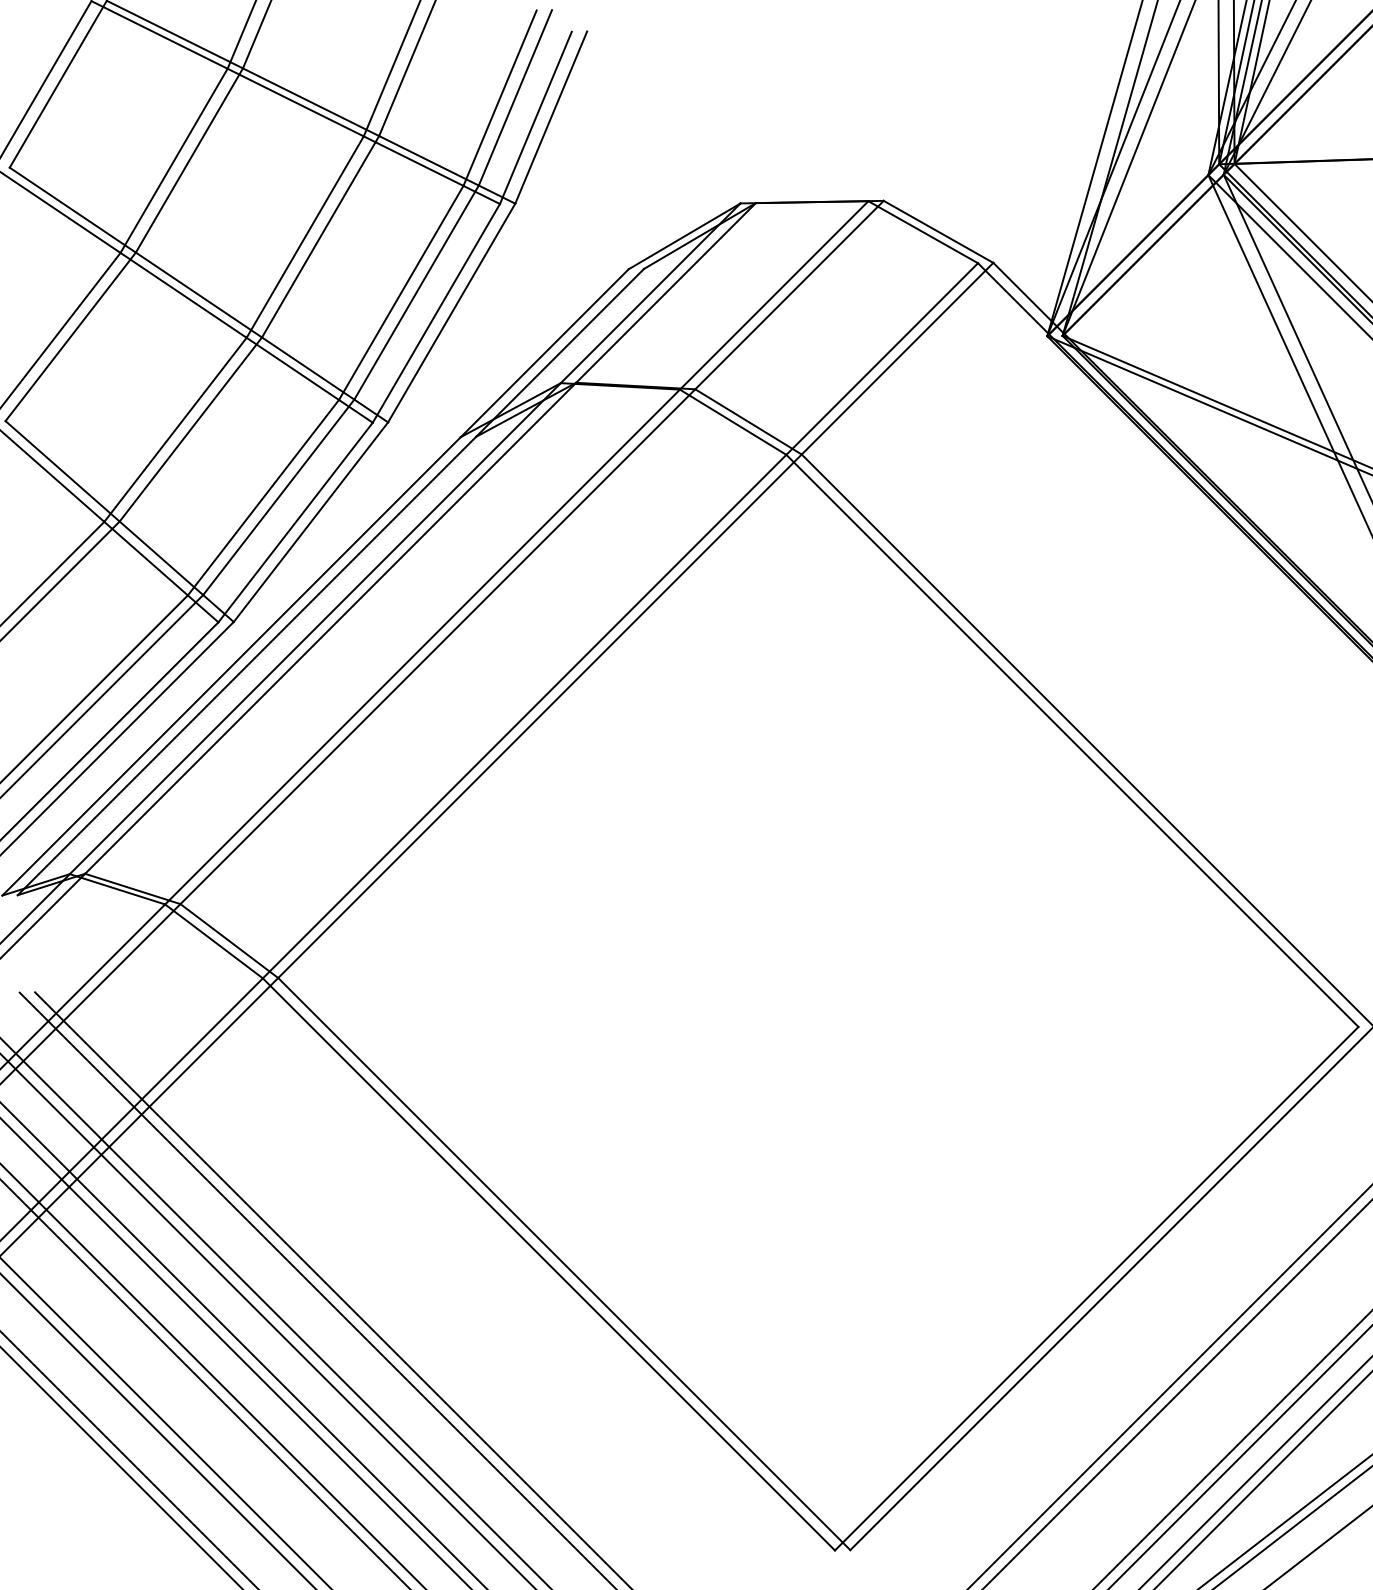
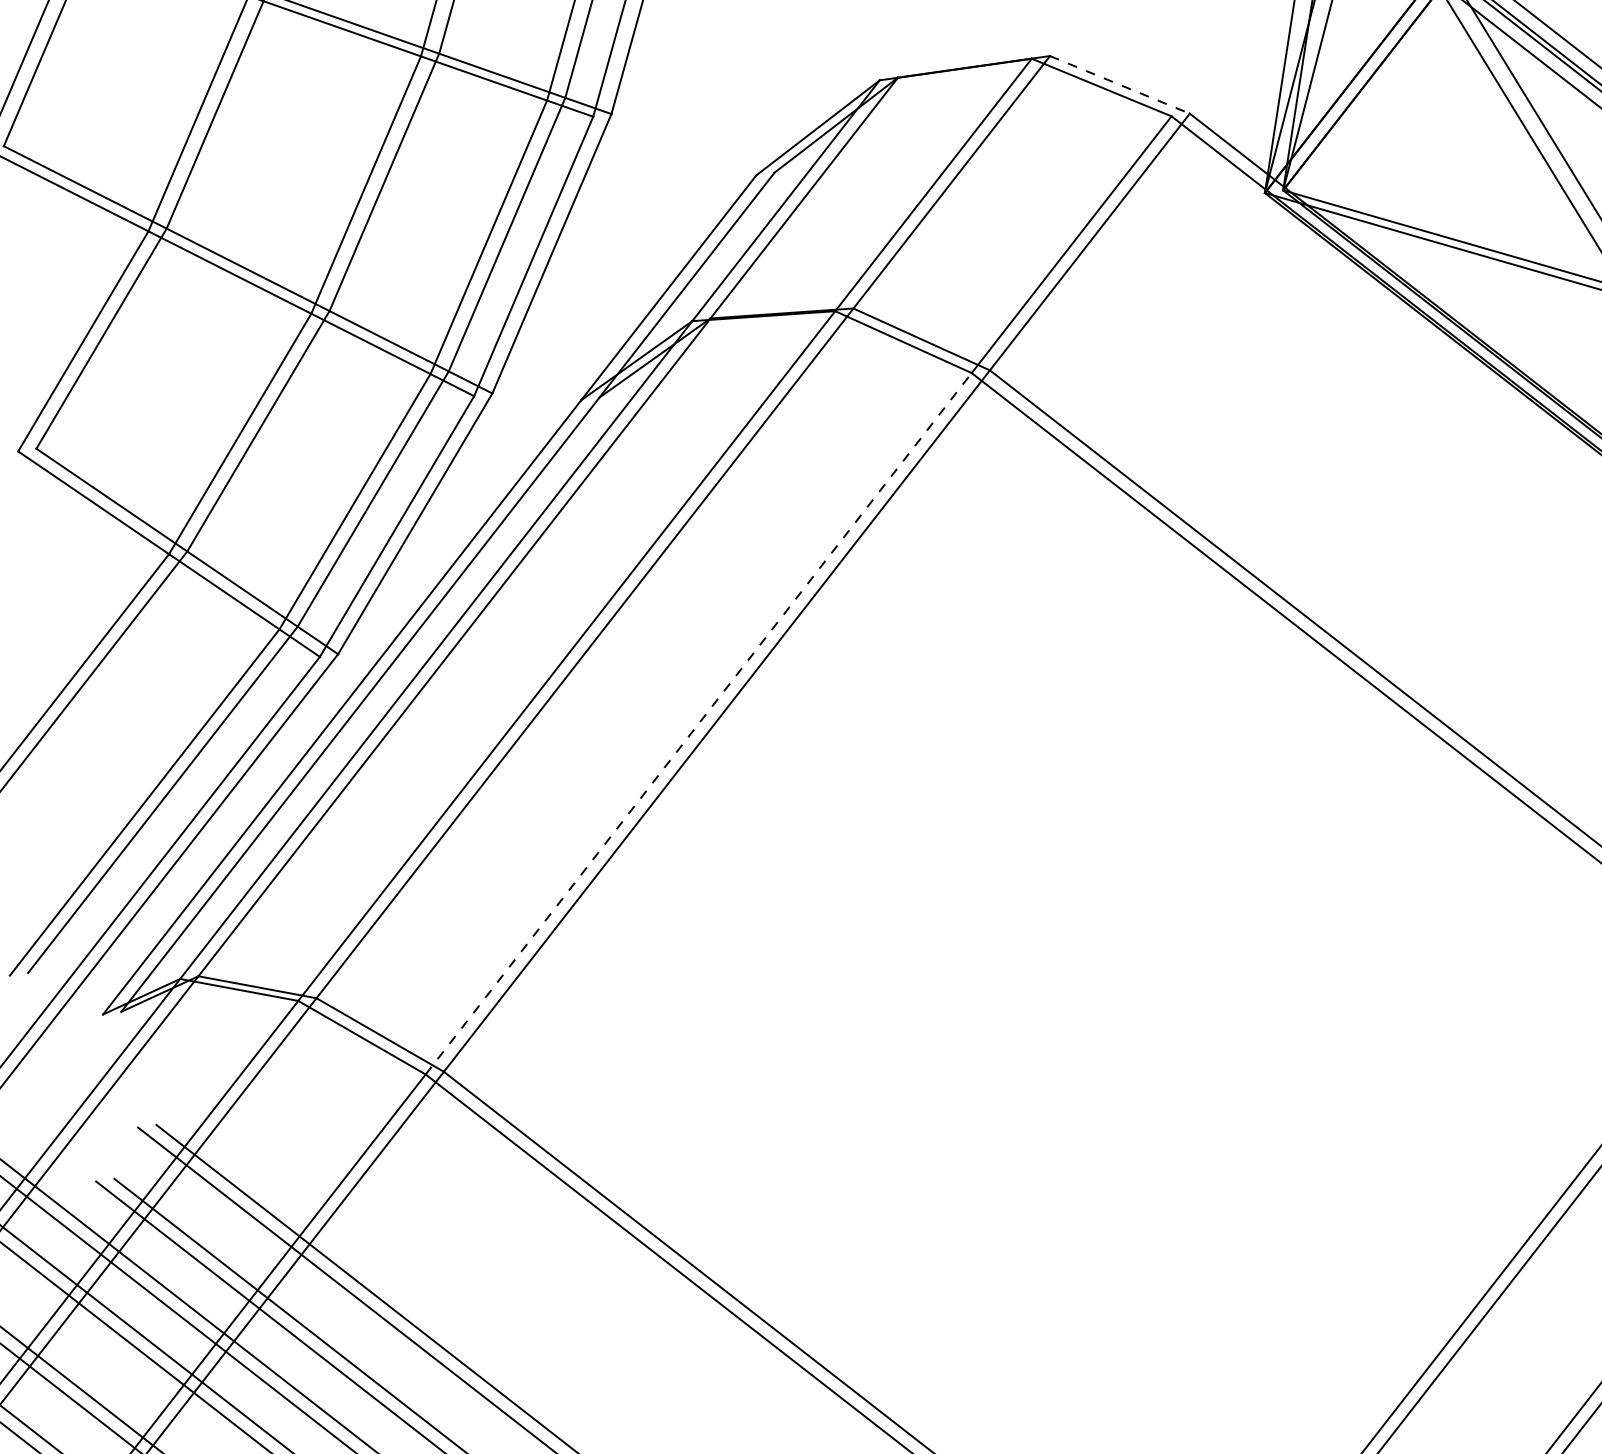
line: (938, 231) -> (1119, 84), solid -> dashed
line: (525, 716) -> (699, 723), solid -> dashed

